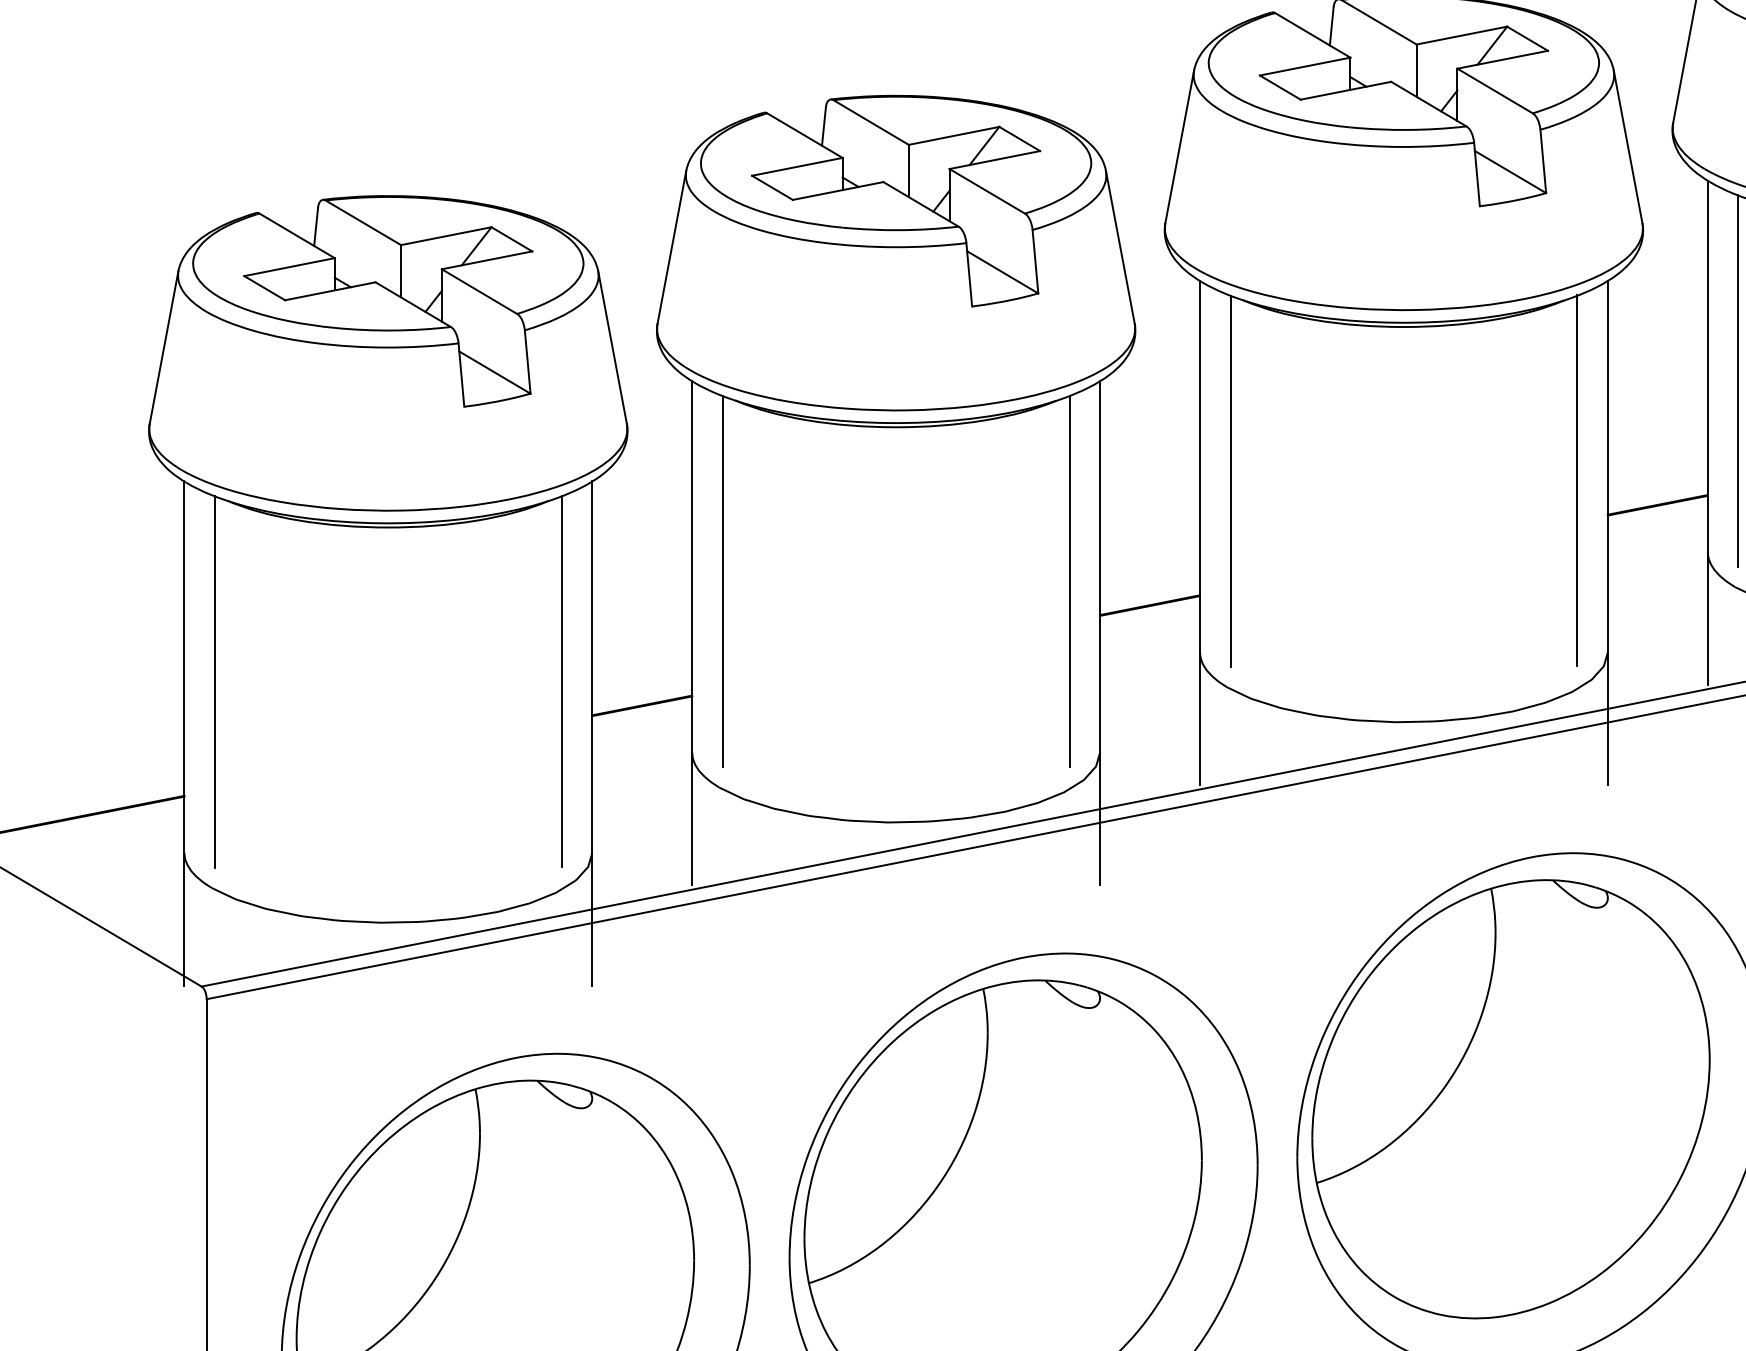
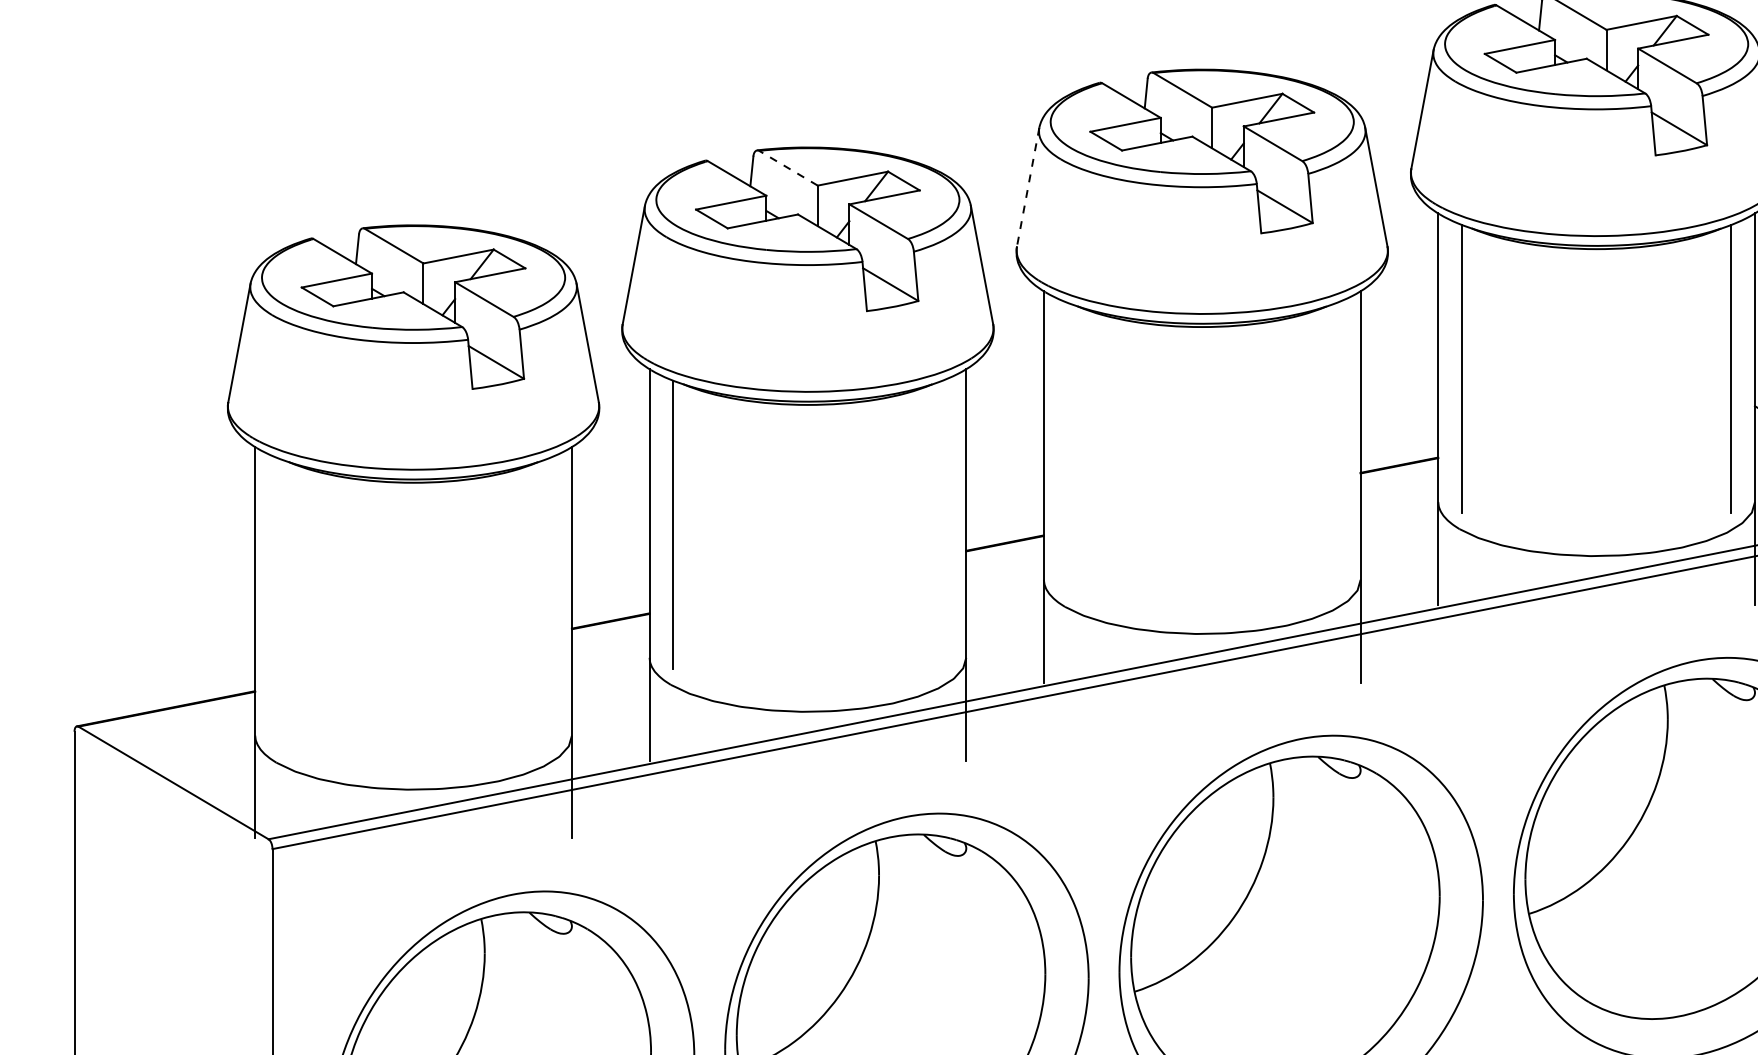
line: (871, 122) -> (788, 168), solid -> dashed
line: (1180, 147) -> (1028, 187), solid -> dashed
line: (1230, 480) -> (1067, 446), removed
line: (1576, 480) -> (1336, 446), removed
line: (1069, 581) -> (942, 524), removed
line: (214, 681) -> (278, 602), removed
line: (562, 681) -> (548, 602), removed

